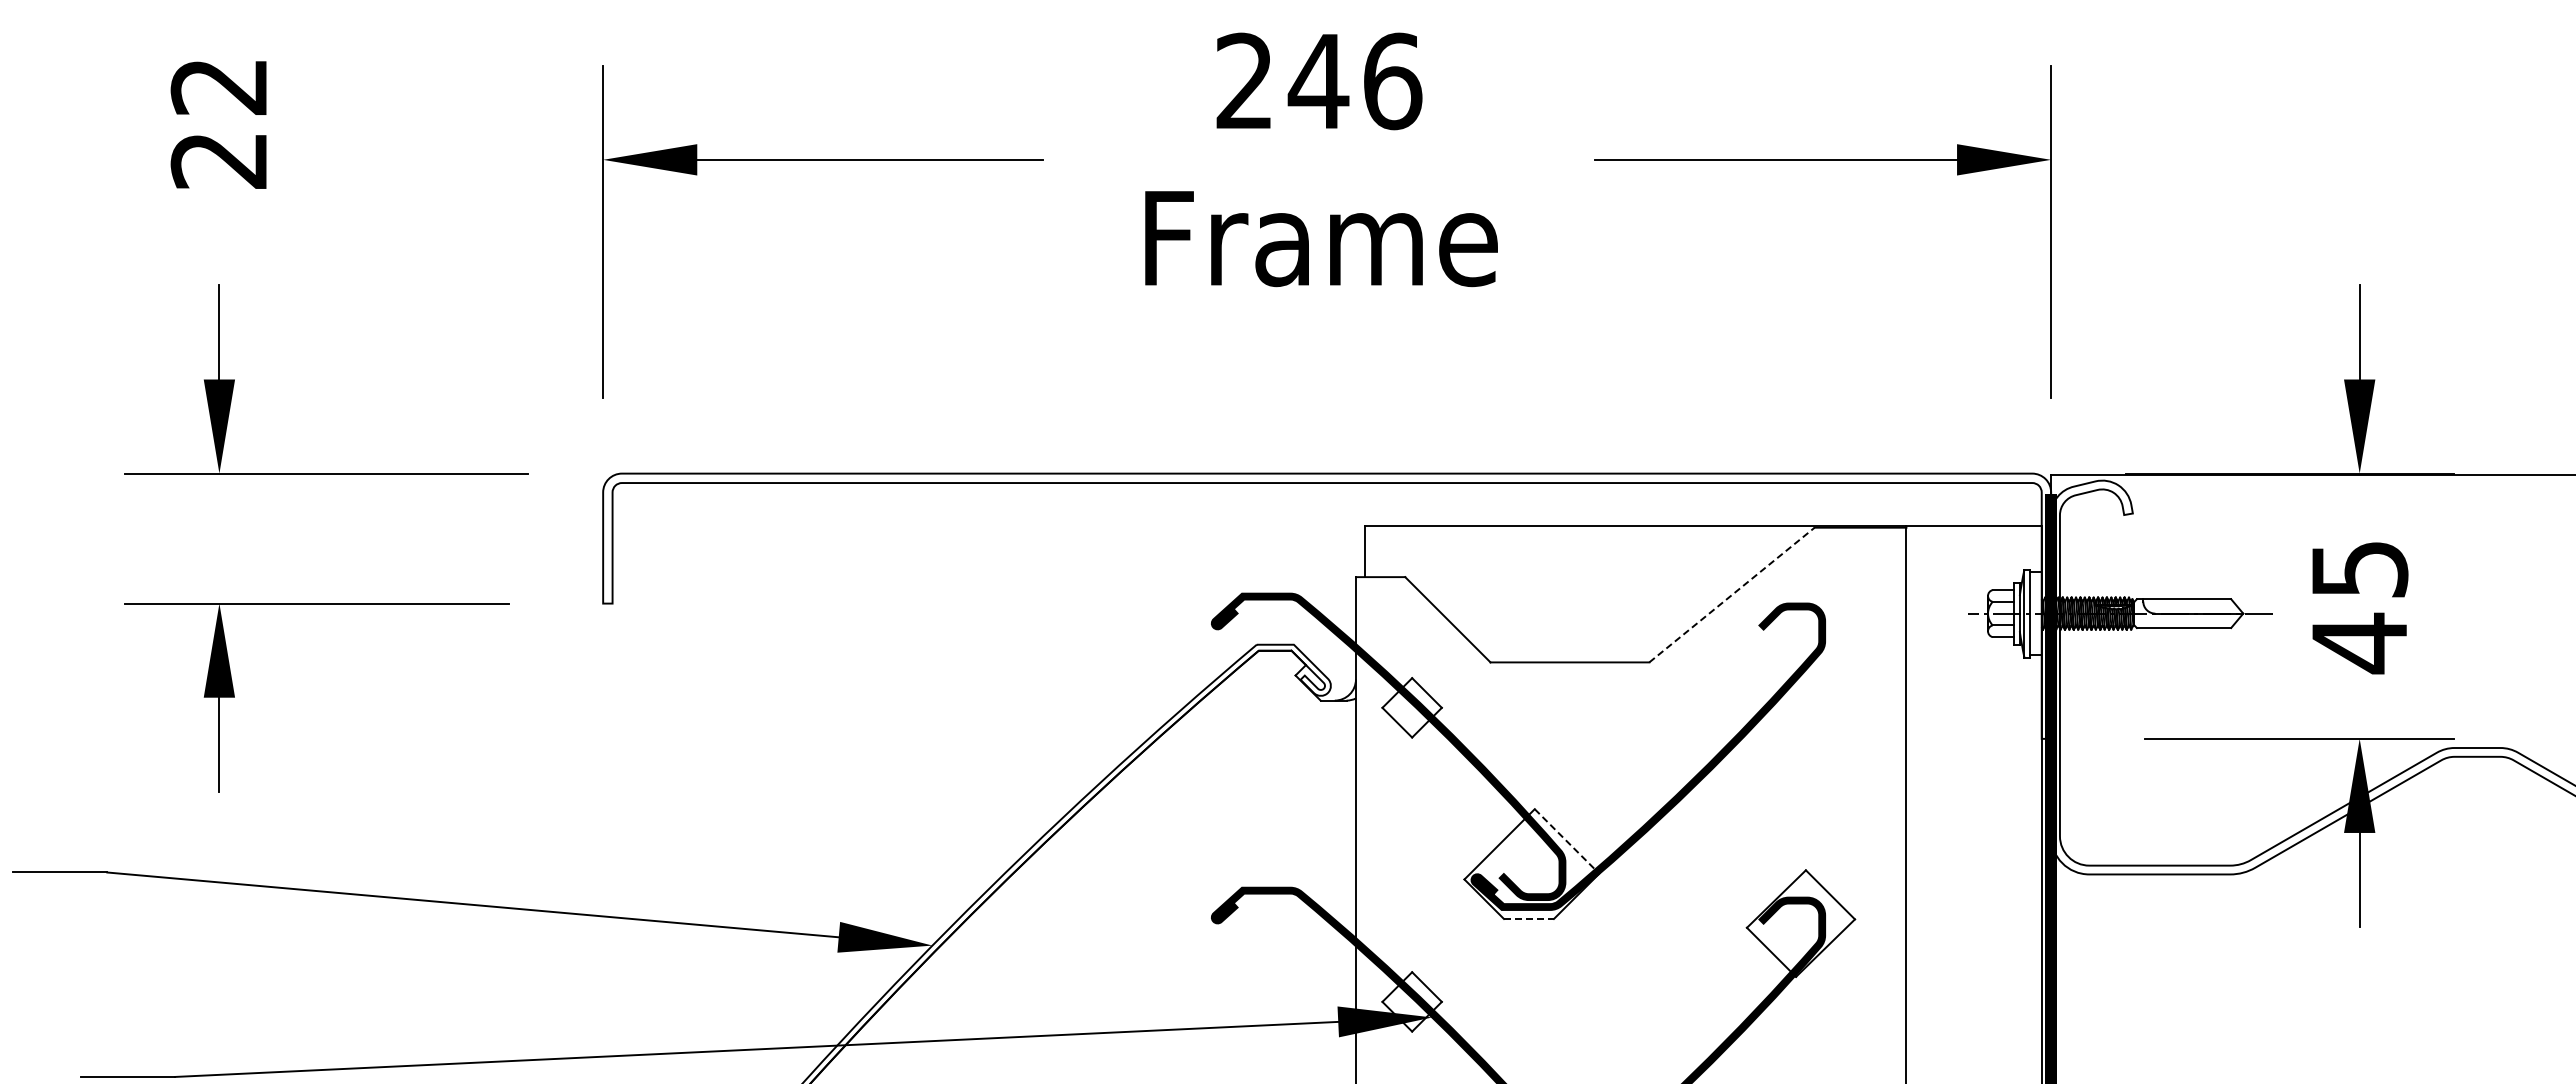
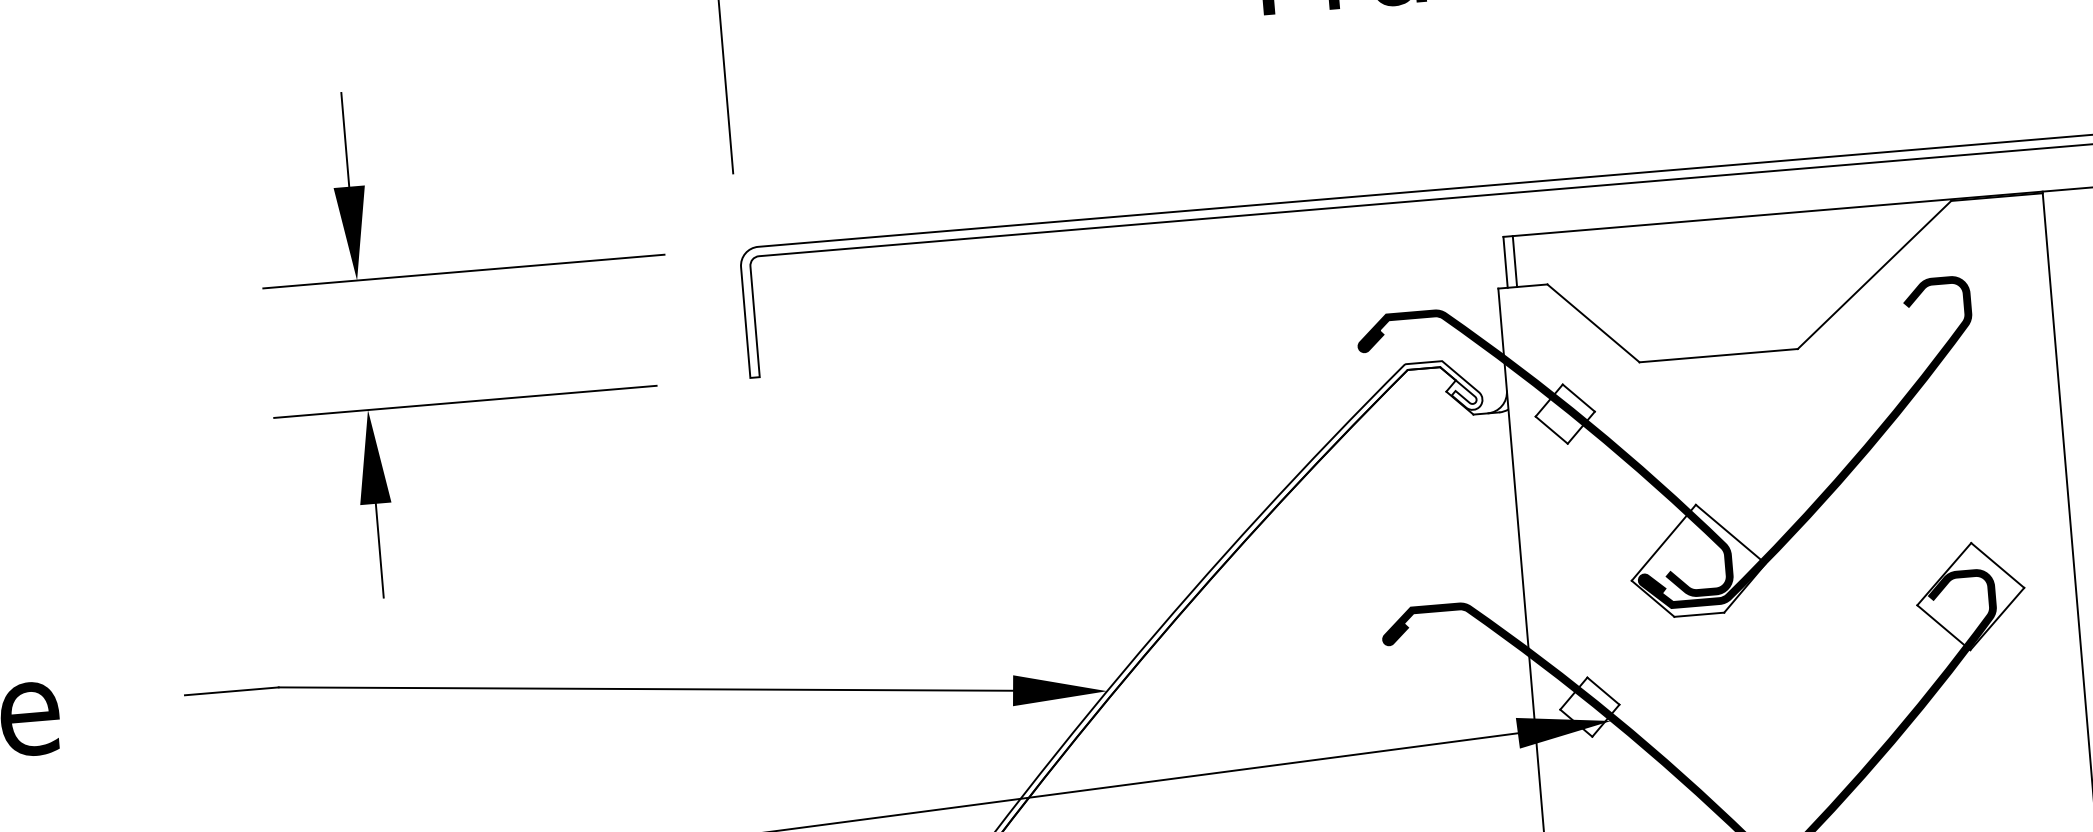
line: (1374, 551) -> (1514, 261), added
line: (1731, 595) -> (1874, 275), dashed -> solid
line: (1564, 839) -> (1728, 532), dashed -> solid
line: (1528, 918) -> (1698, 614), dashed -> solid

